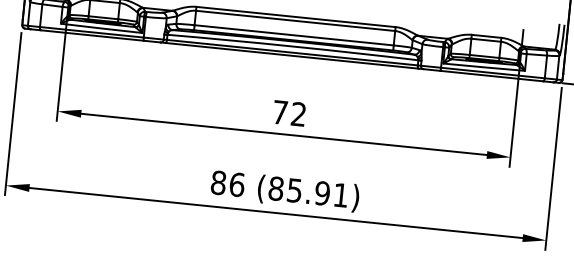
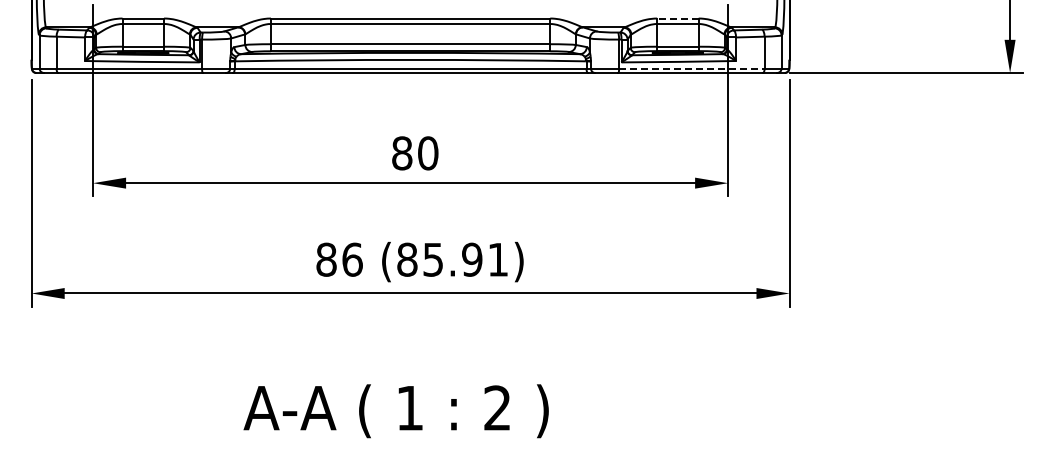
line: (486, 36) -> (677, 18), solid -> dashed
line: (492, 72) -> (691, 68), solid -> dashed
text: (289, 113) -> (415, 153), 72 -> 80

